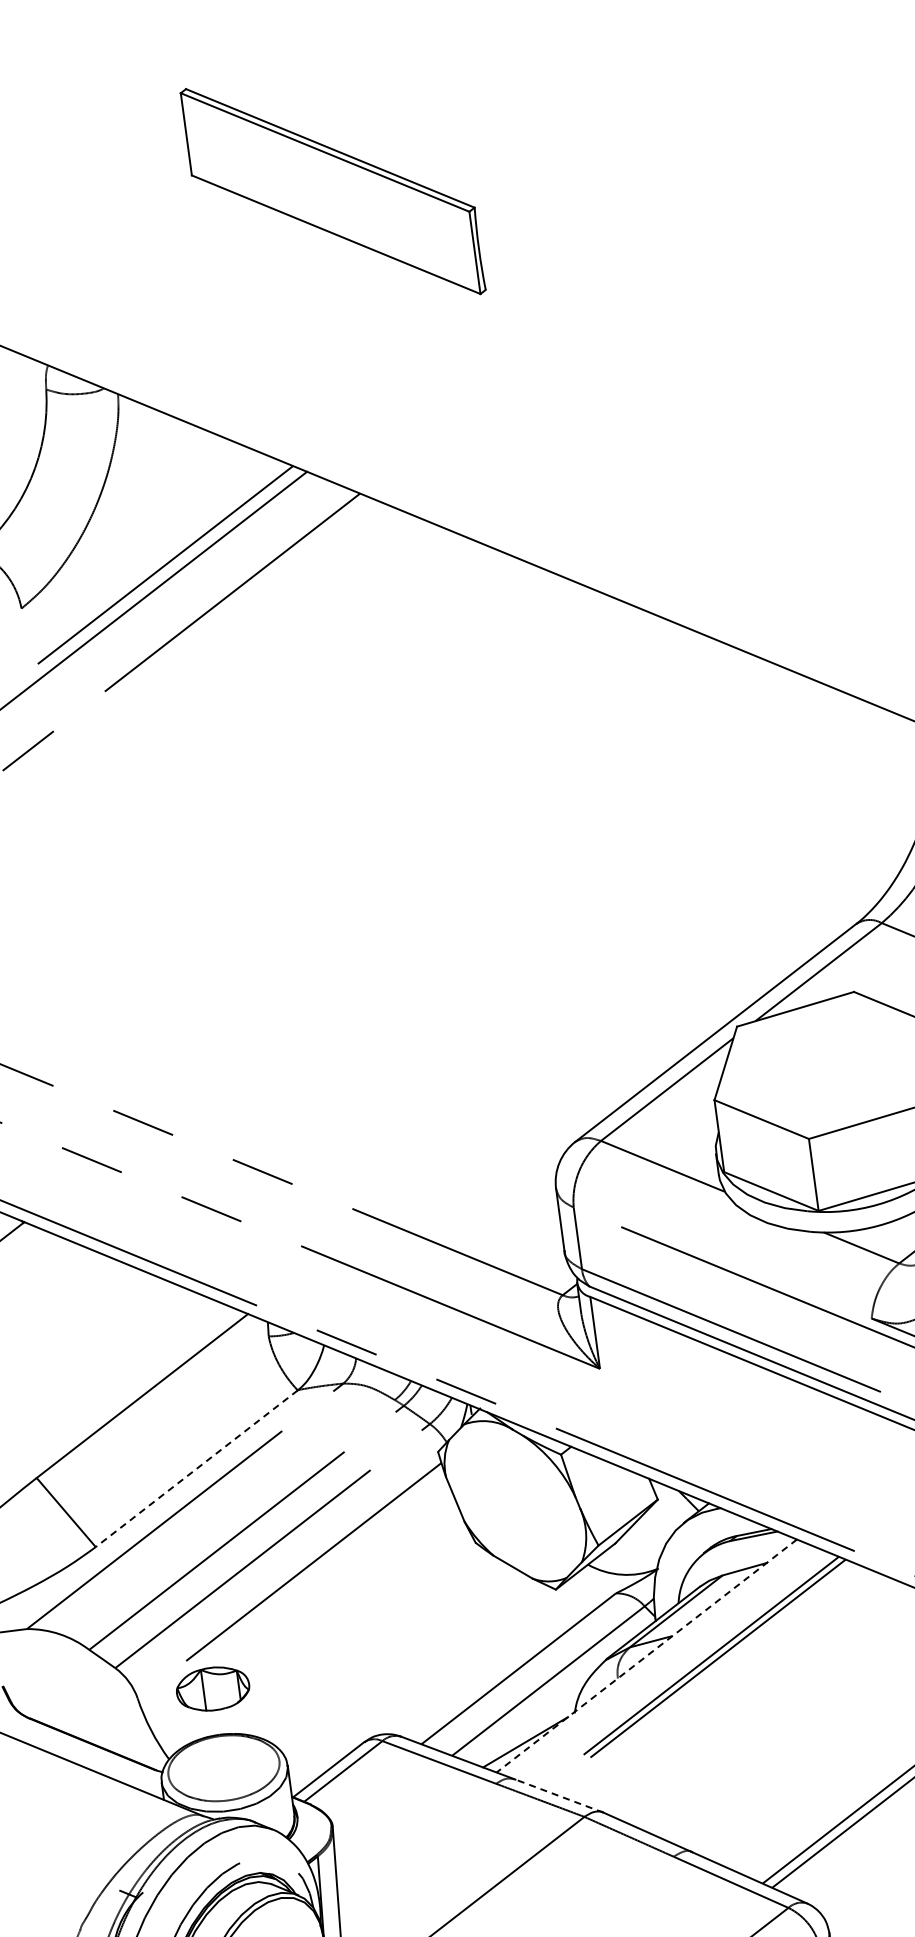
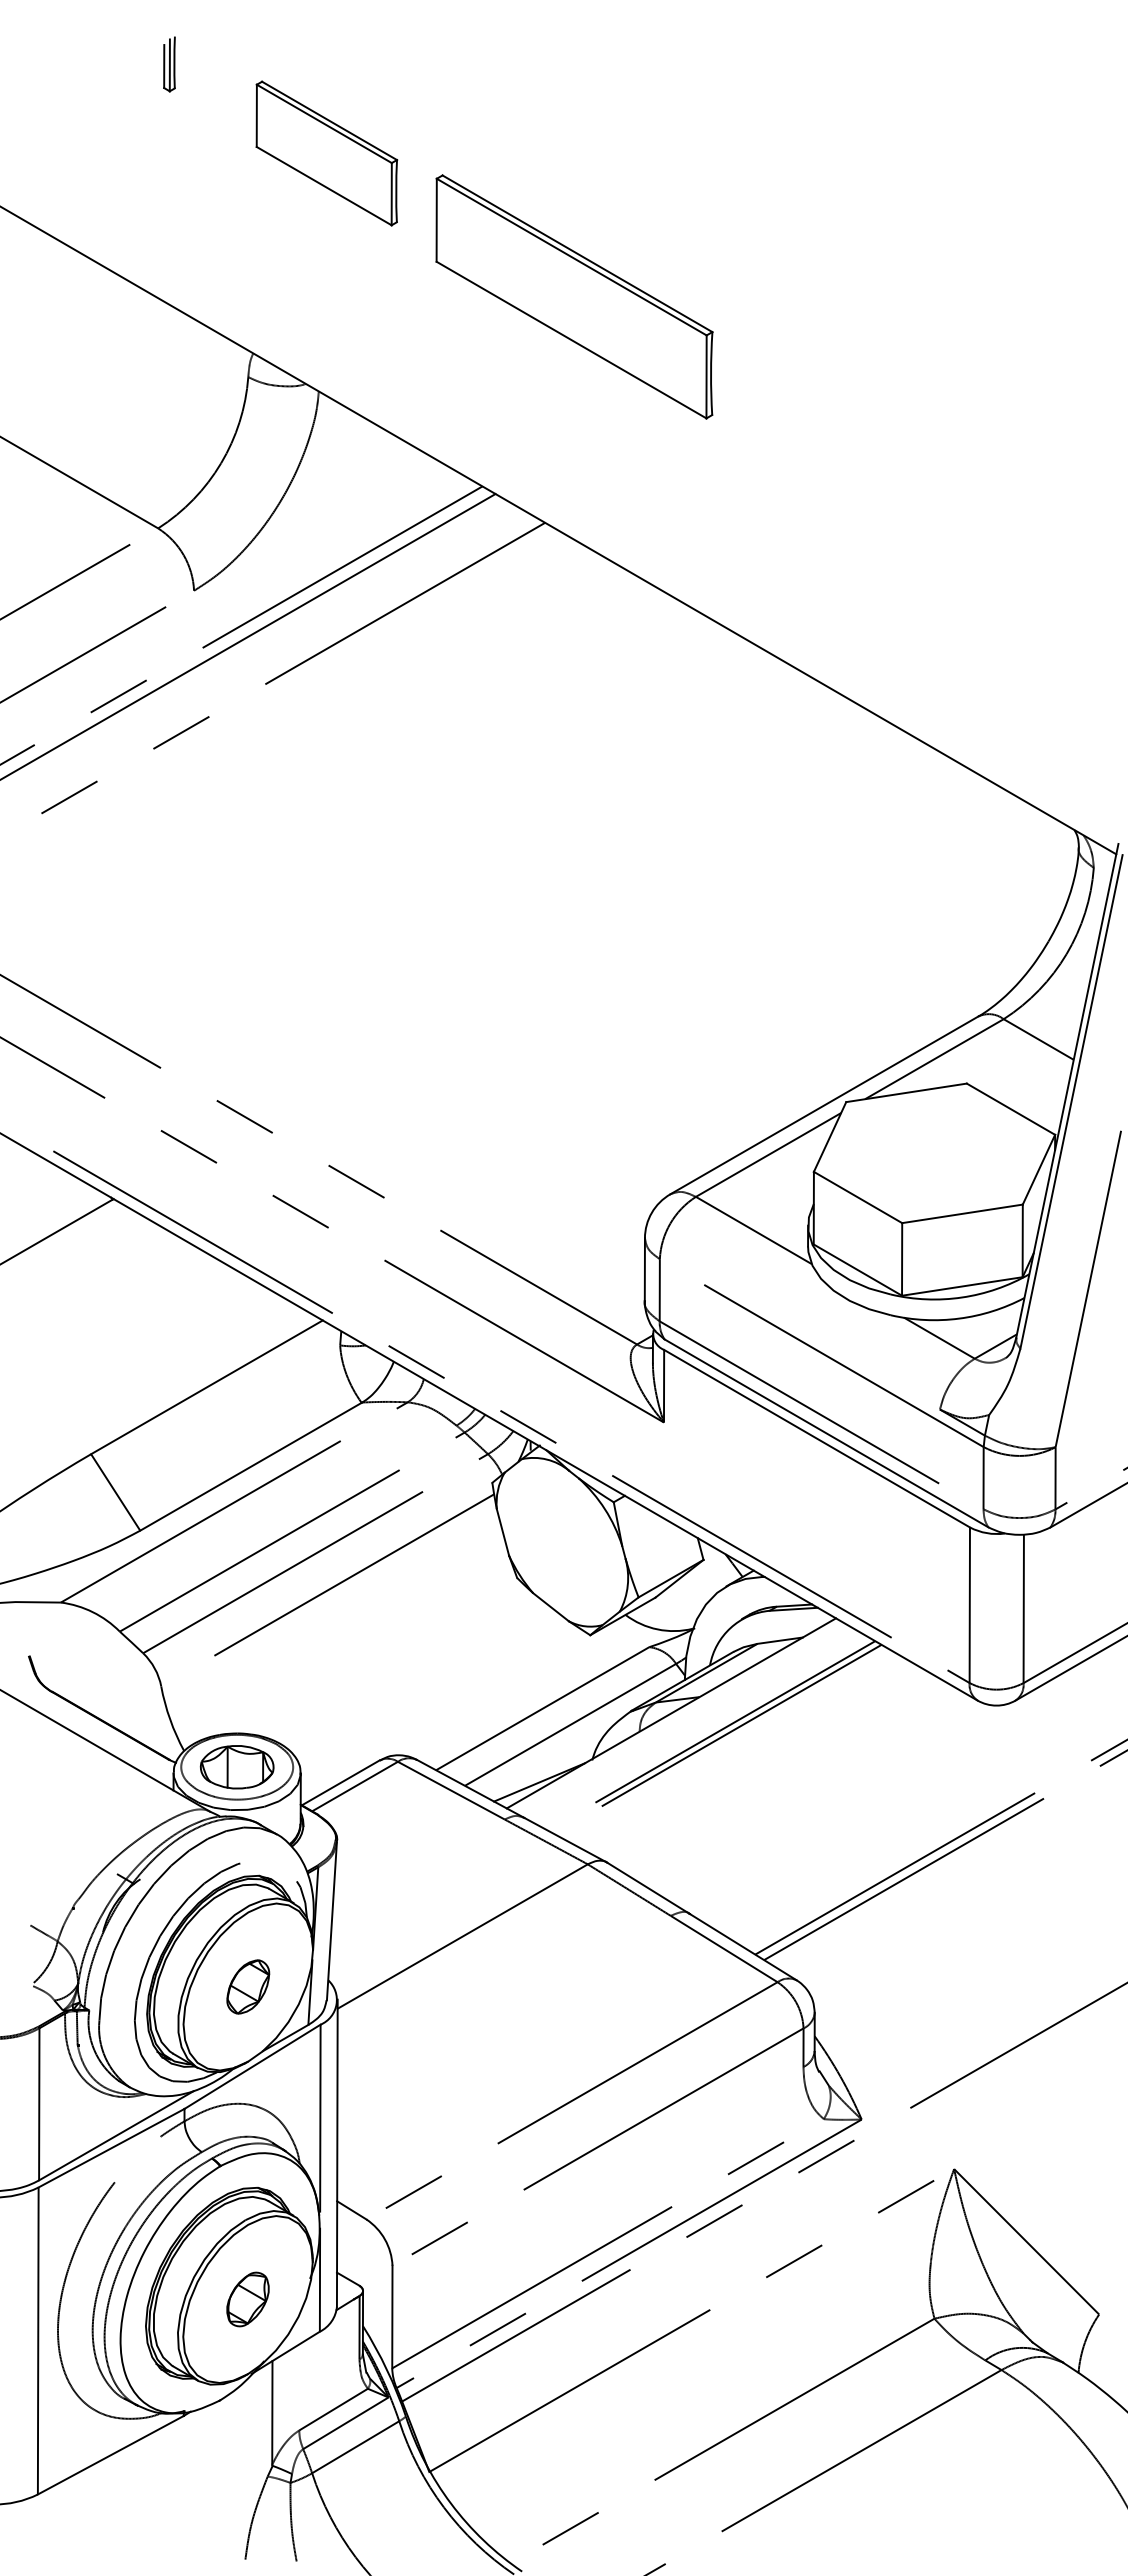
part: (93, 157) -> (326, 153), added
part: (333, 191) -> (574, 296), moved
line: (196, 1468) -> (250, 1466), dashed -> solid
line: (645, 1656) -> (670, 1713), dashed -> solid
part: (212, 1689) -> (236, 1767), moved
line: (559, 1795) -> (565, 1839), dashed -> solid

